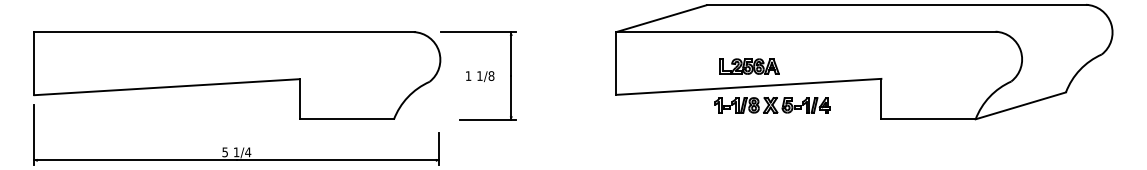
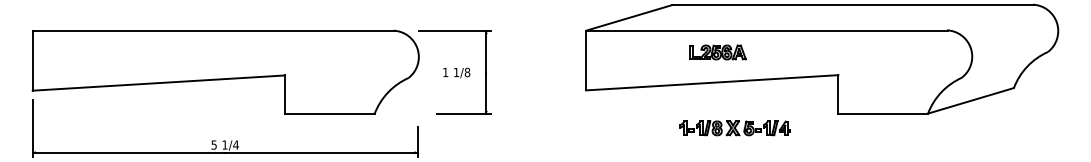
part: (749, 66) -> (717, 52), moved
part: (772, 105) -> (734, 128), moved

